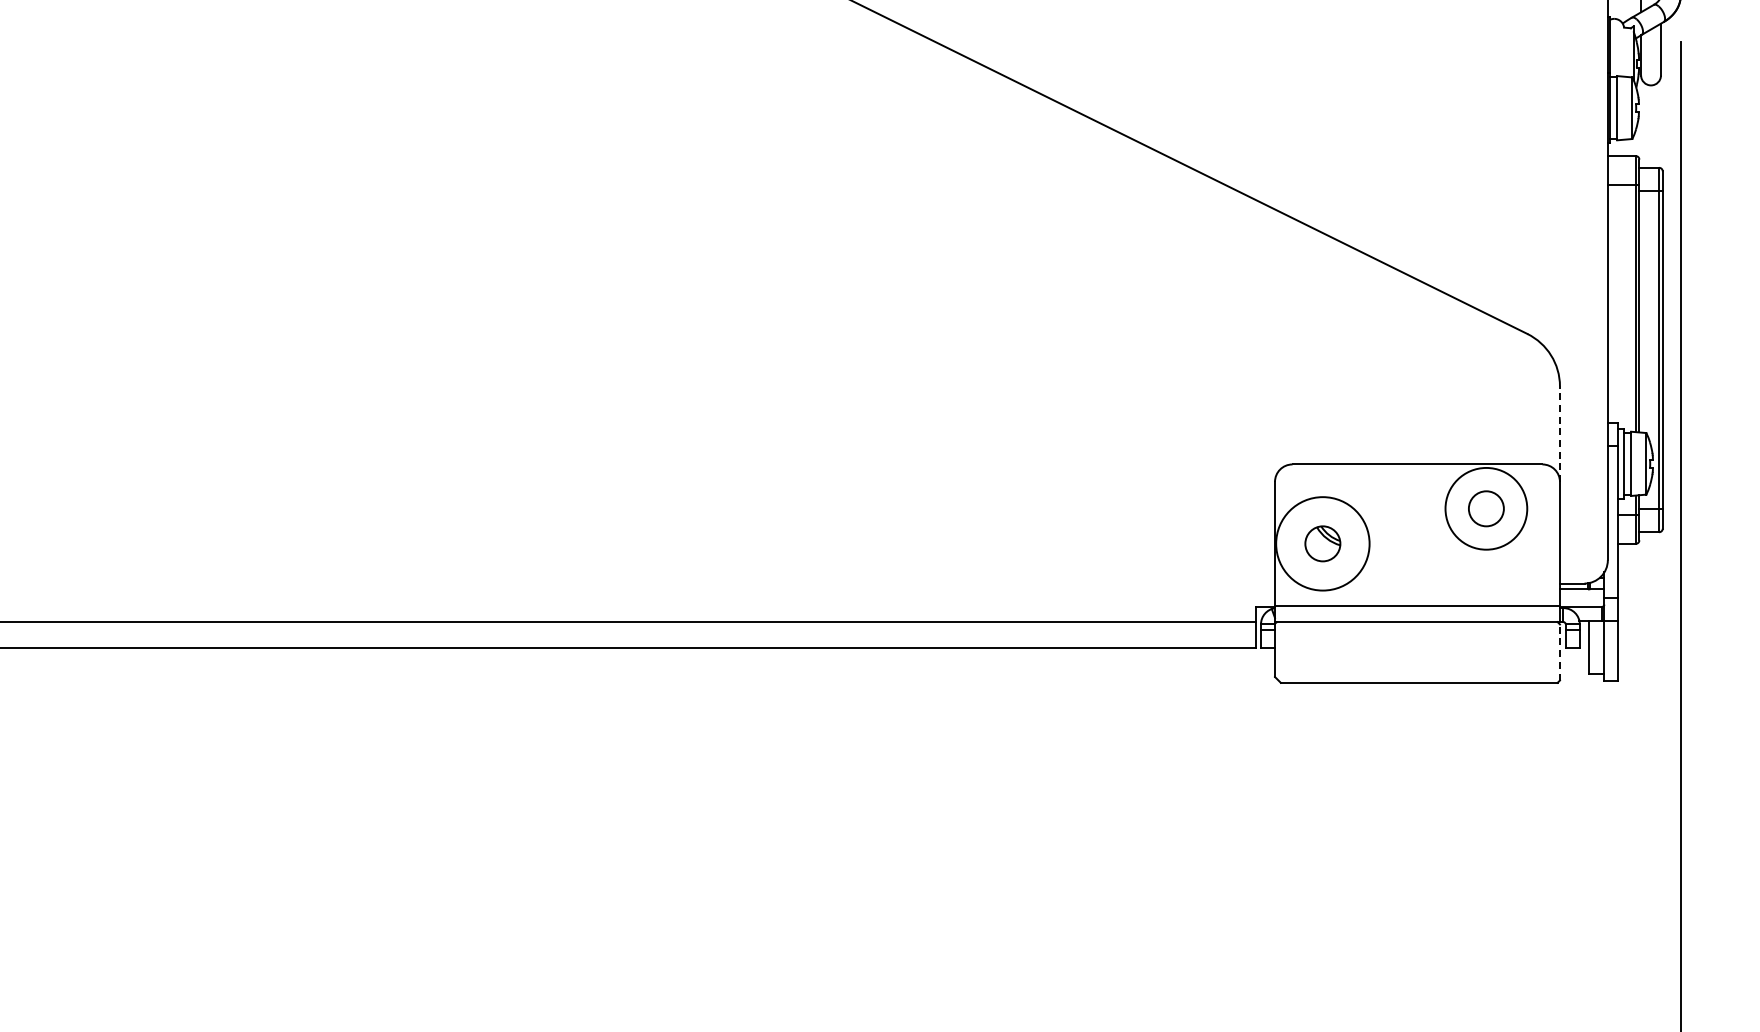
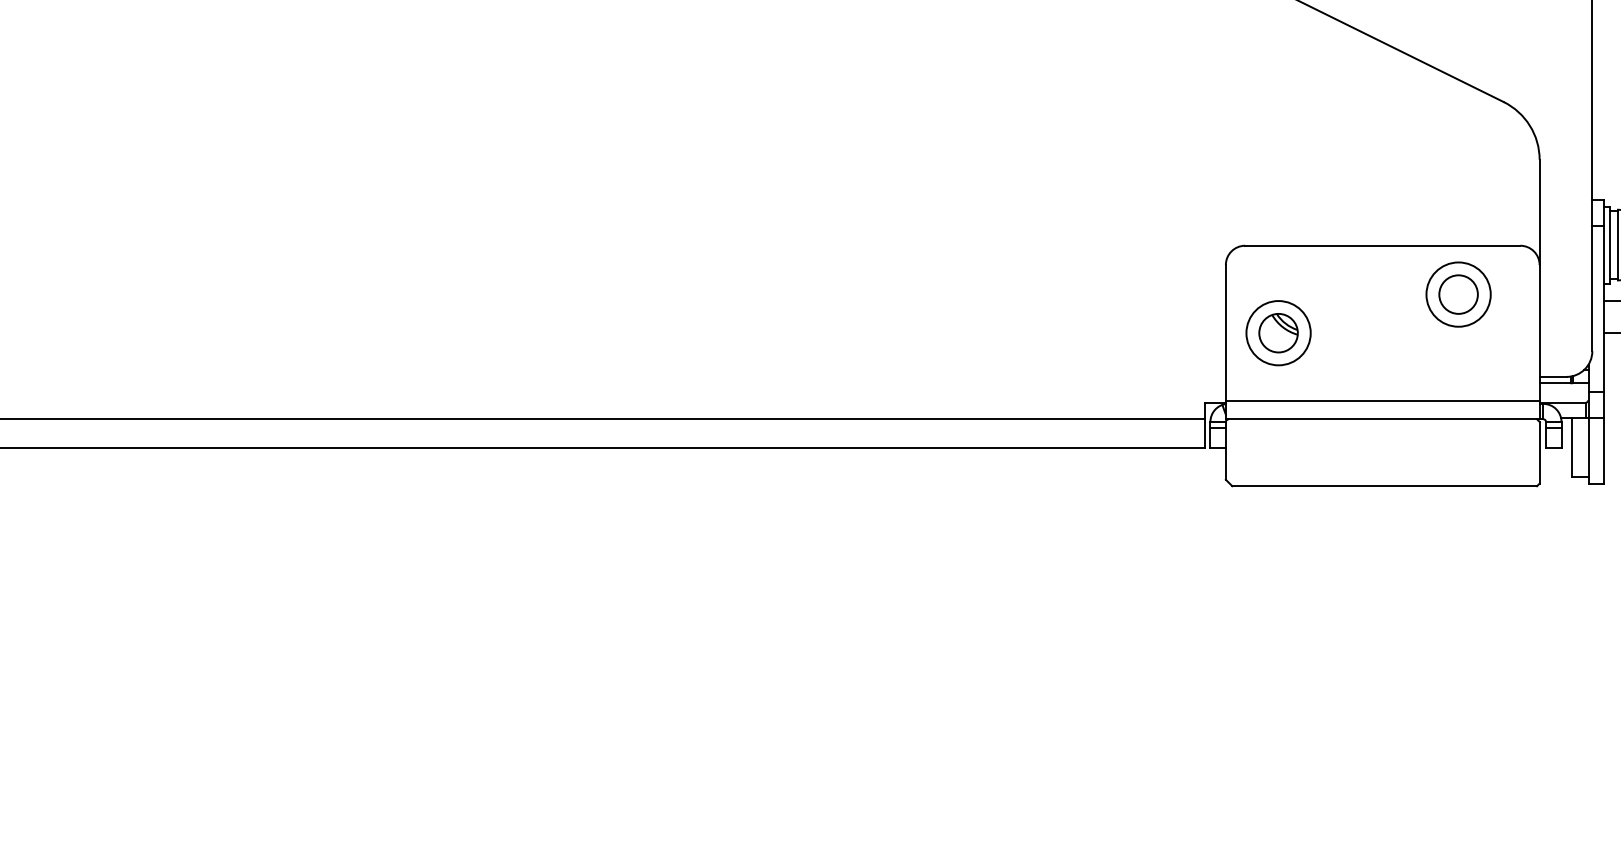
line: (1559, 434) -> (1539, 212), dashed -> solid
circle: (1486, 508) -> (1458, 294), size x0.71
circle: (1322, 543) -> (1278, 332), size x0.62
line: (1559, 651) -> (1539, 451), dashed -> solid

